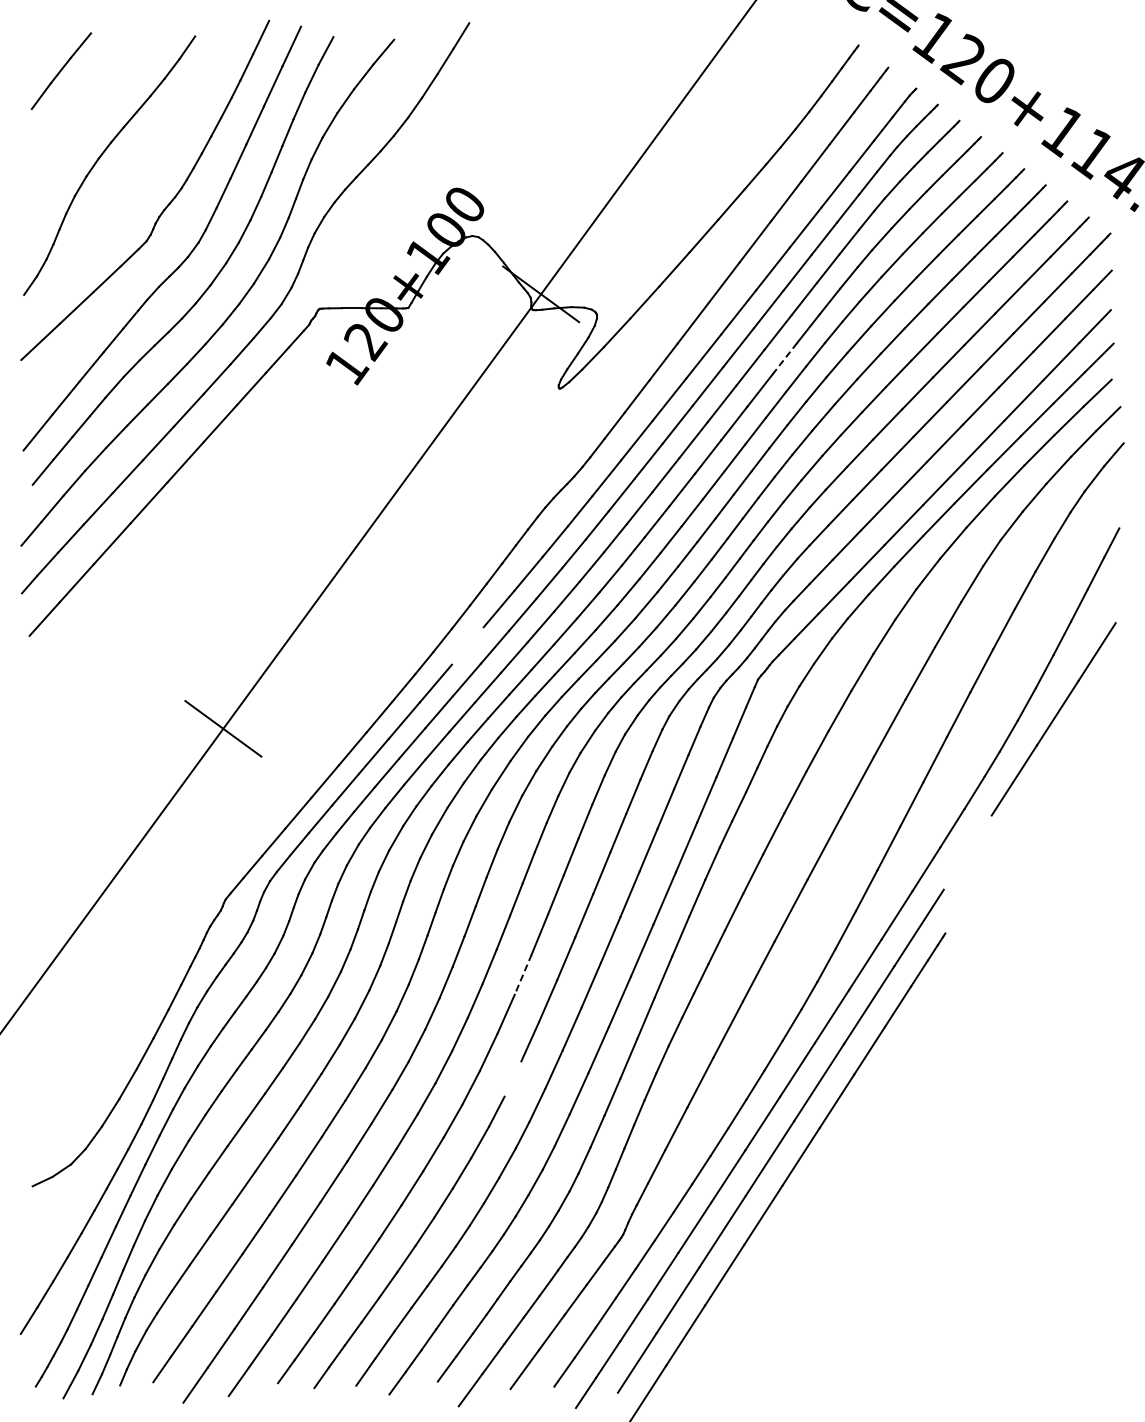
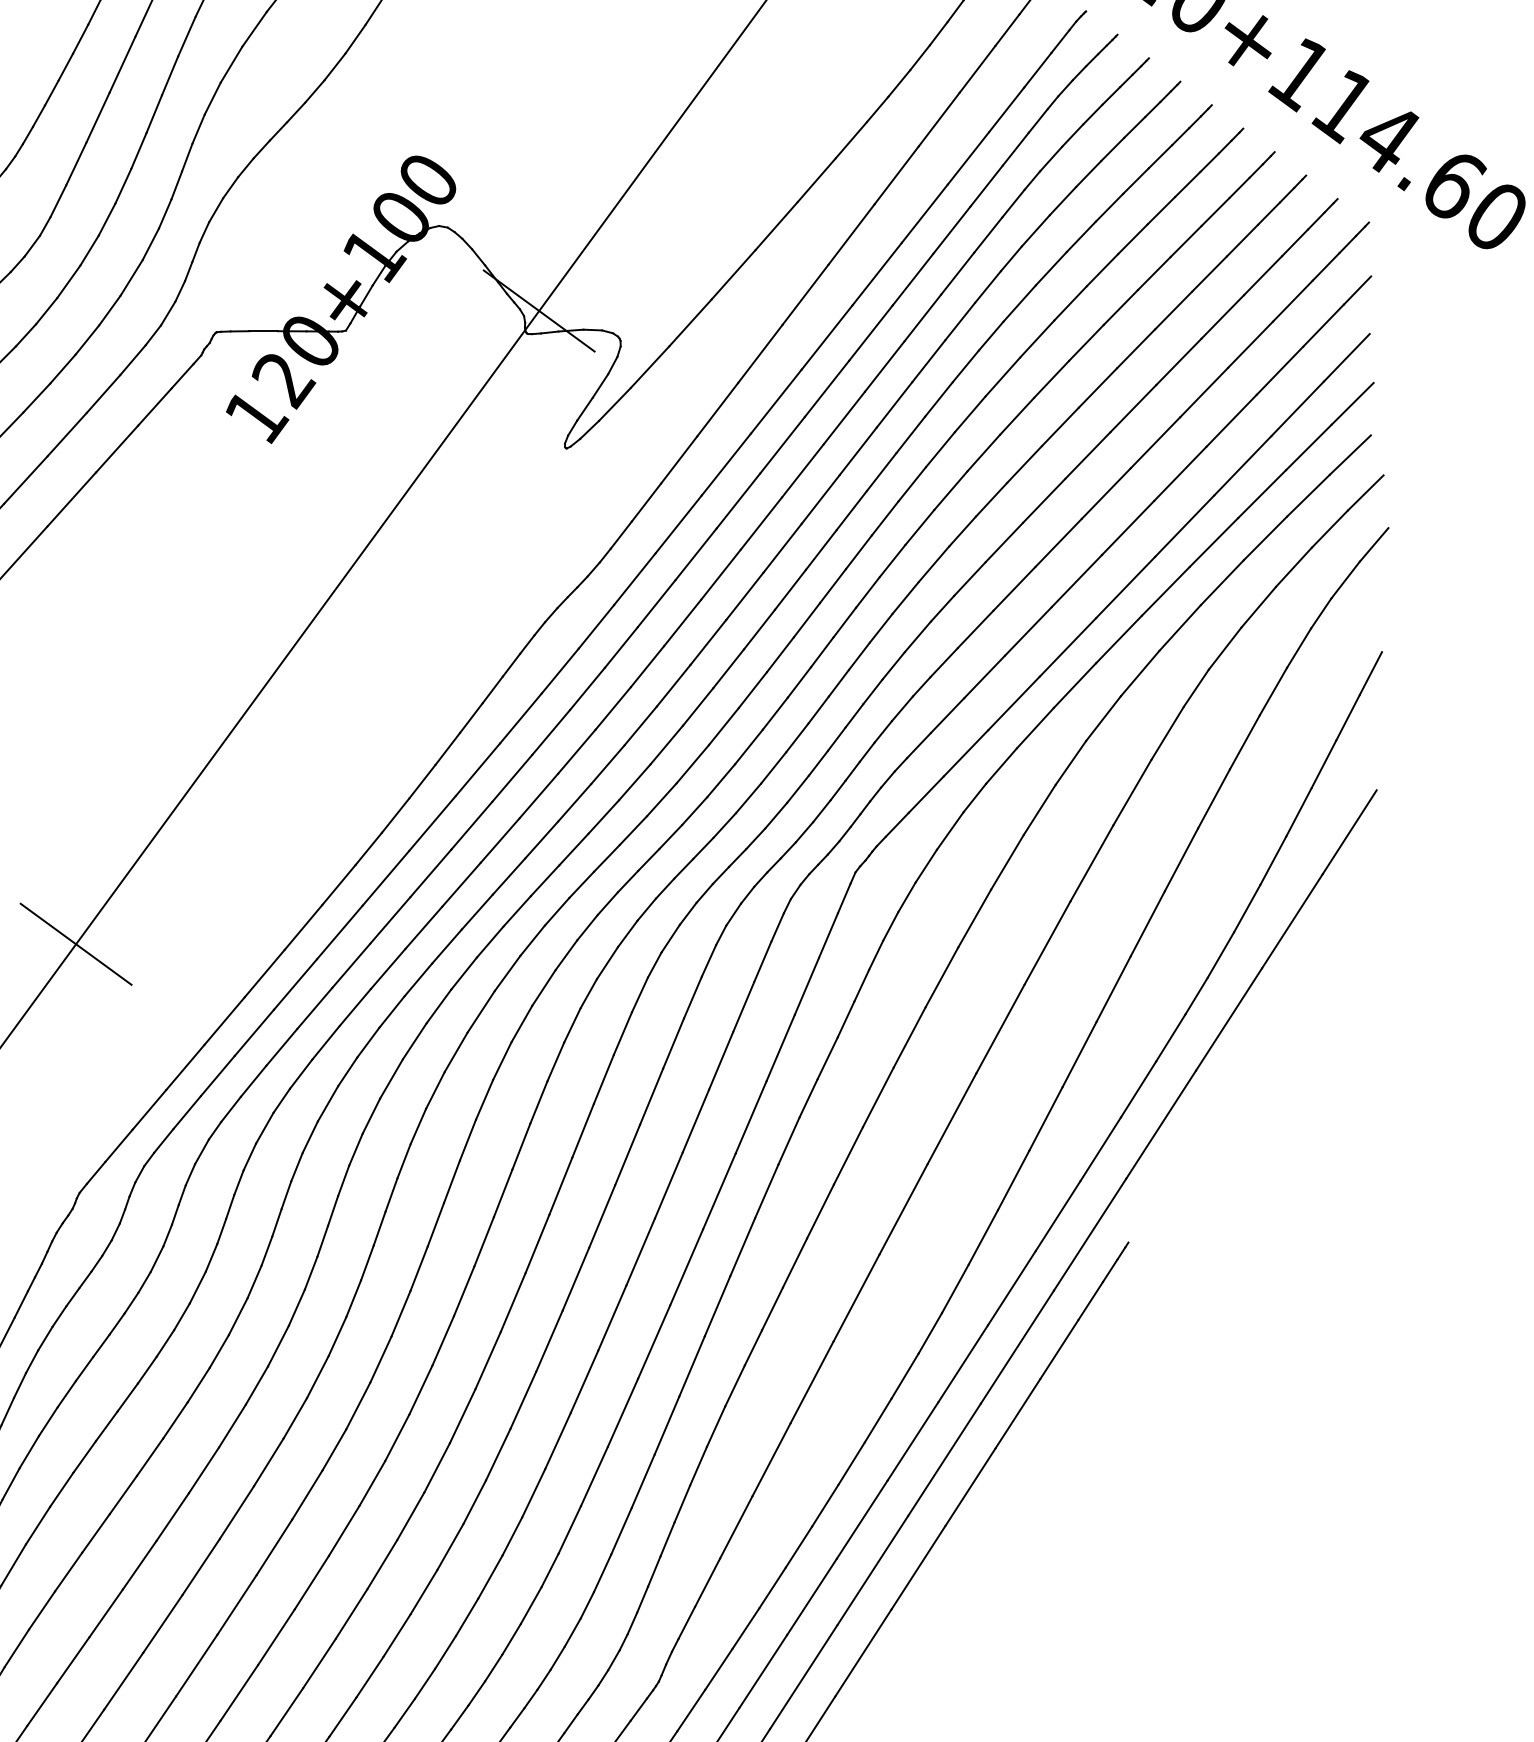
line: (784, 358) -> (893, 404), dashed -> solid
line: (467, 645) -> (431, 822), added
line: (967, 852) -> (1160, 1124), added
line: (523, 974) -> (513, 1302), dashed -> solid
line: (512, 1078) -> (497, 1453), added

